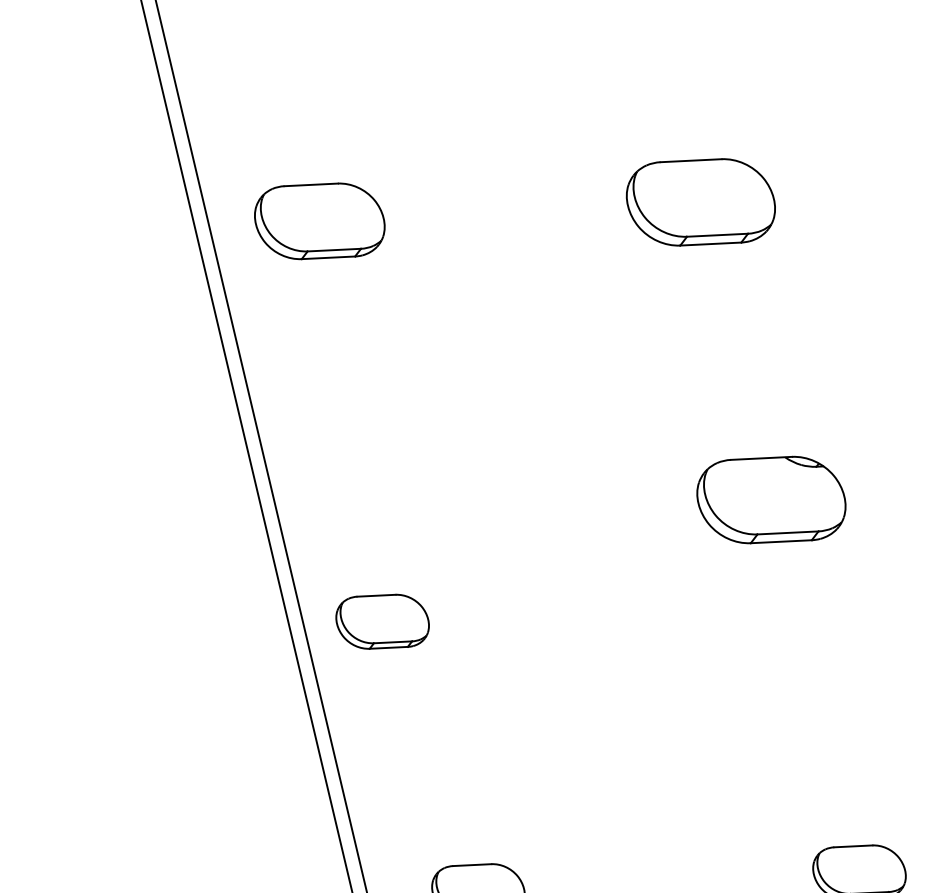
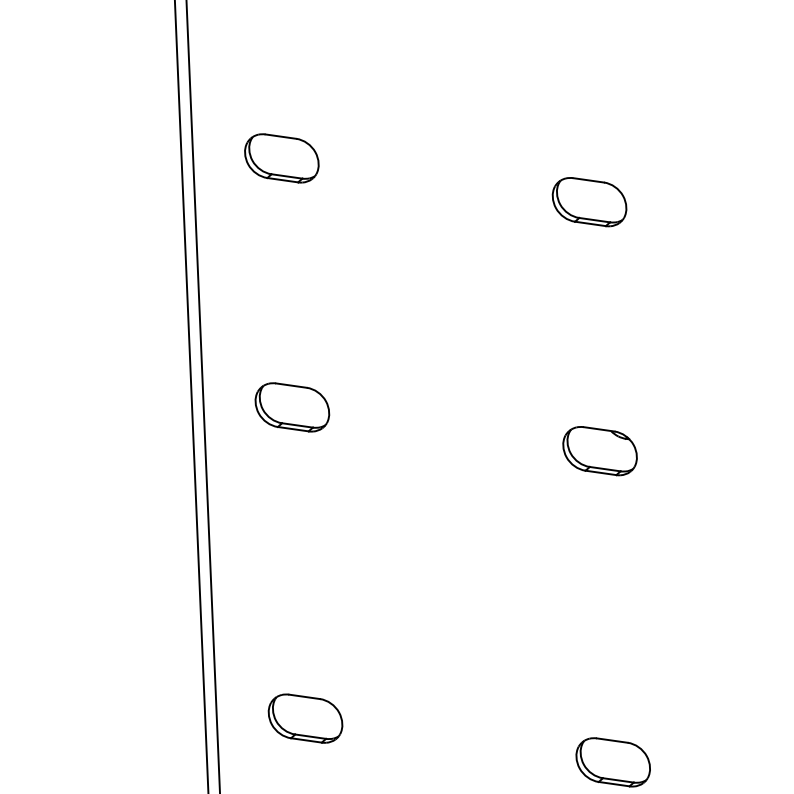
part: (700, 203) -> (589, 202), size x0.62
part: (319, 221) -> (281, 158), size x0.71
part: (770, 500) -> (599, 451), size x0.62
part: (382, 621) -> (292, 407), moved

